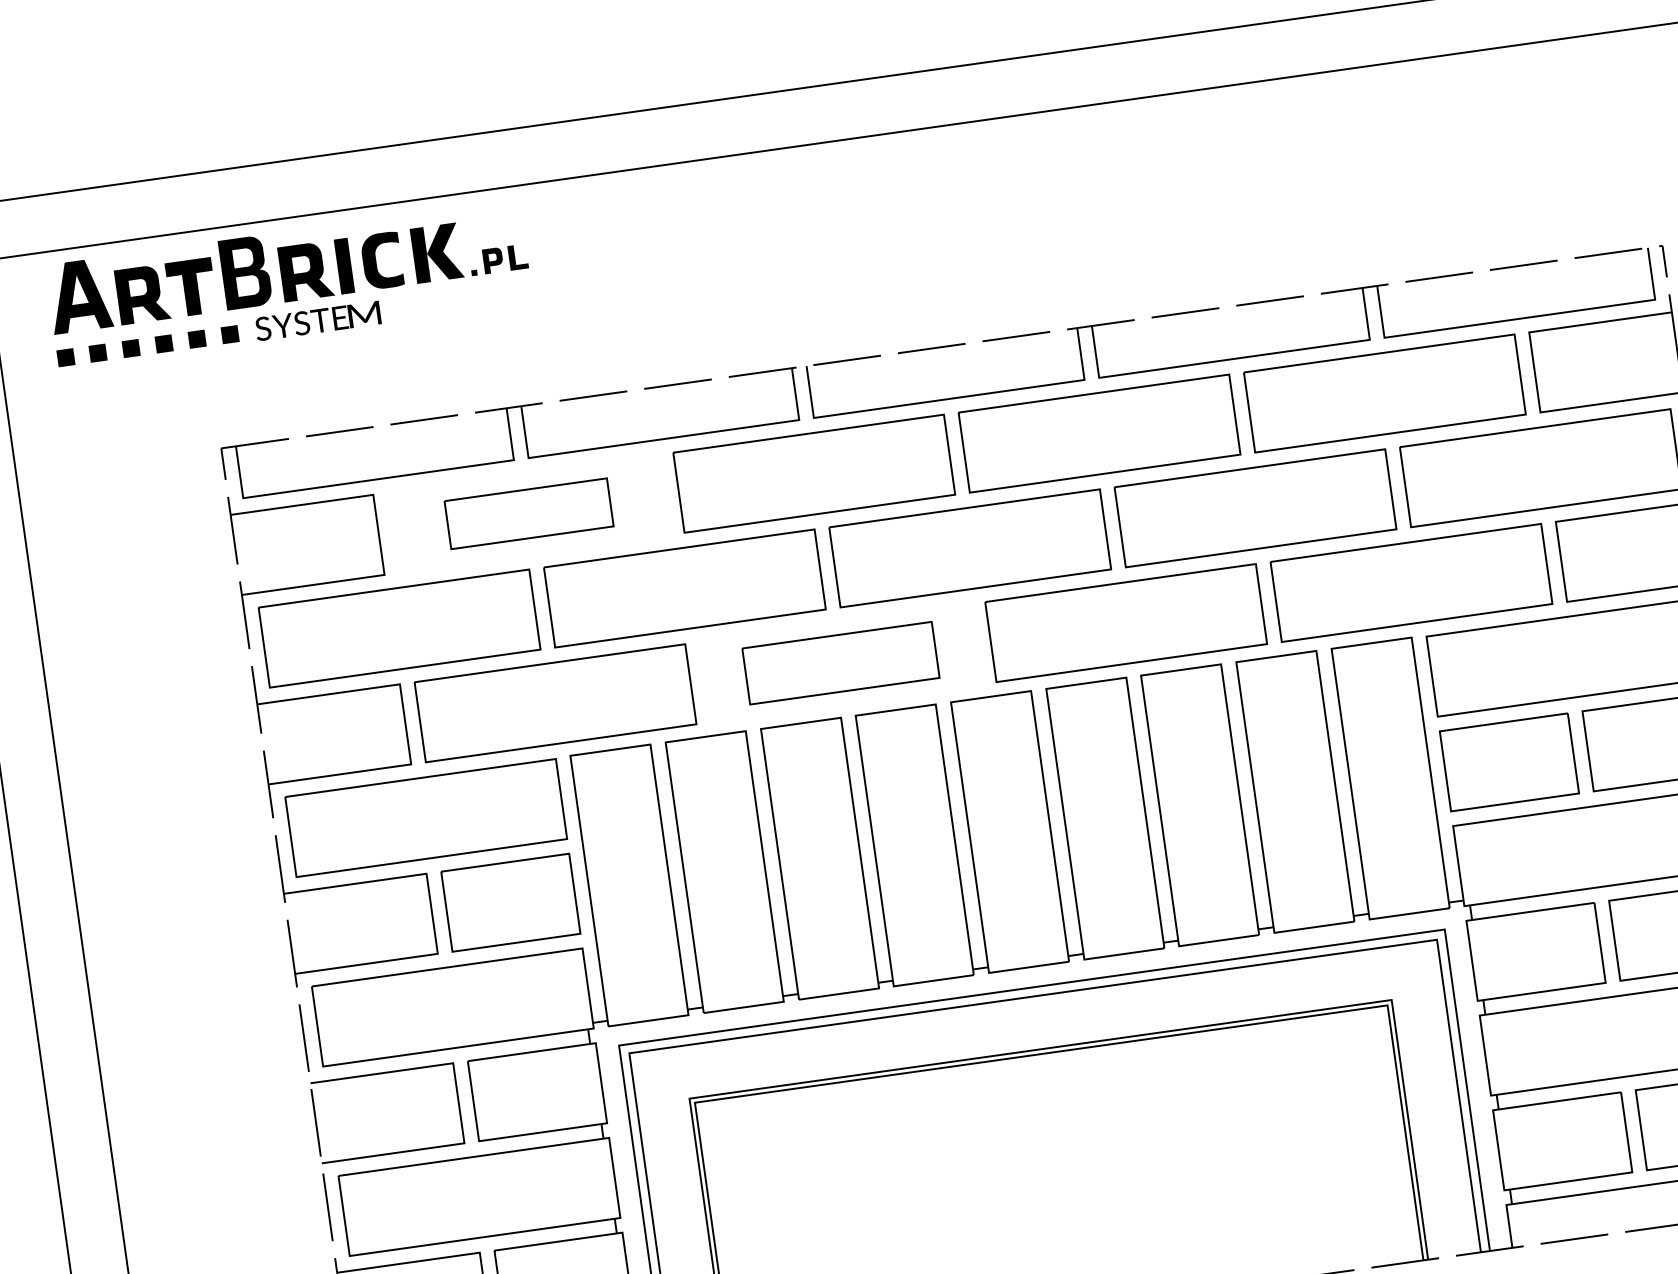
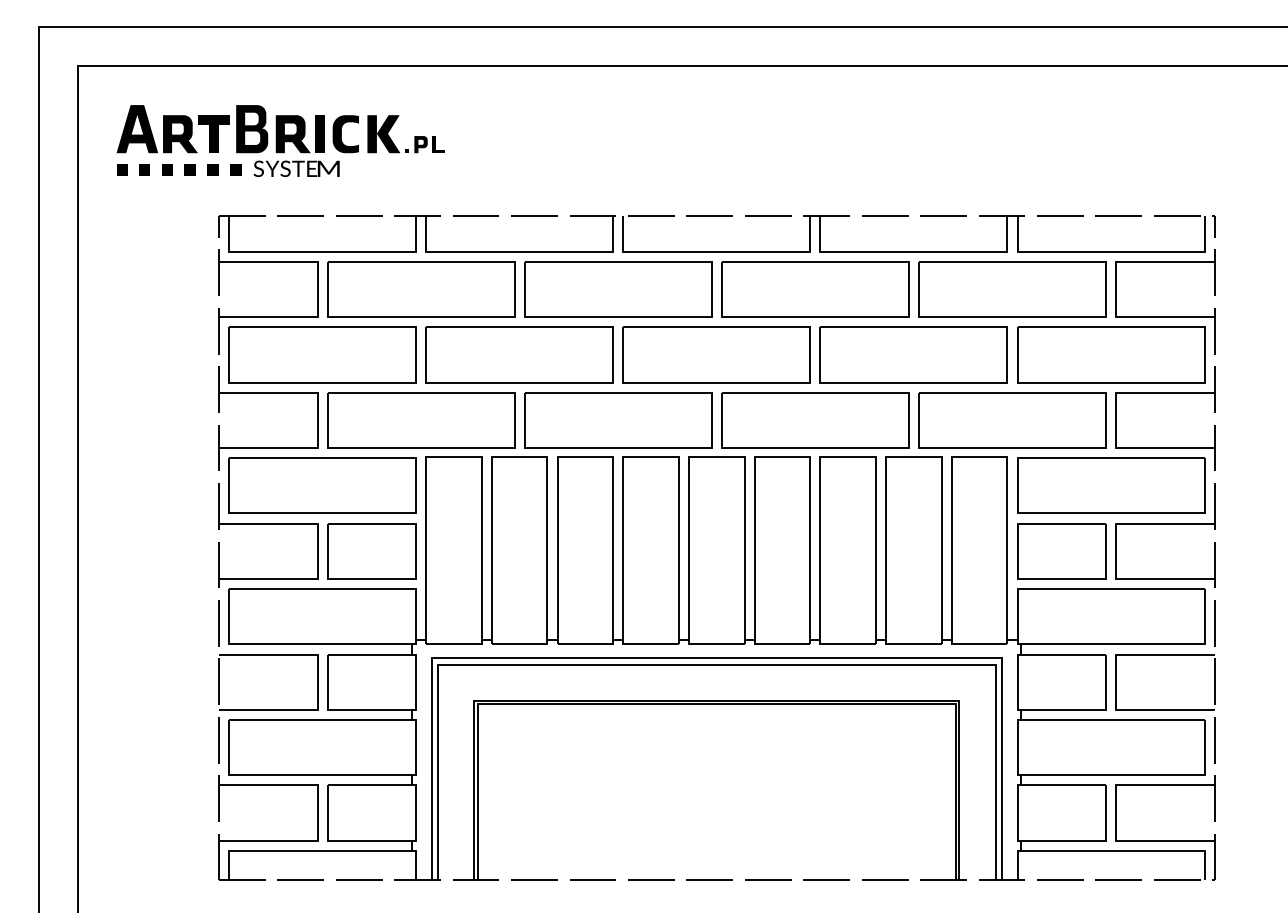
text: (288, 283) -> (280, 140), moved
part: (529, 513) -> (421, 289), size x1.67
part: (841, 663) -> (618, 420), size x1.43

